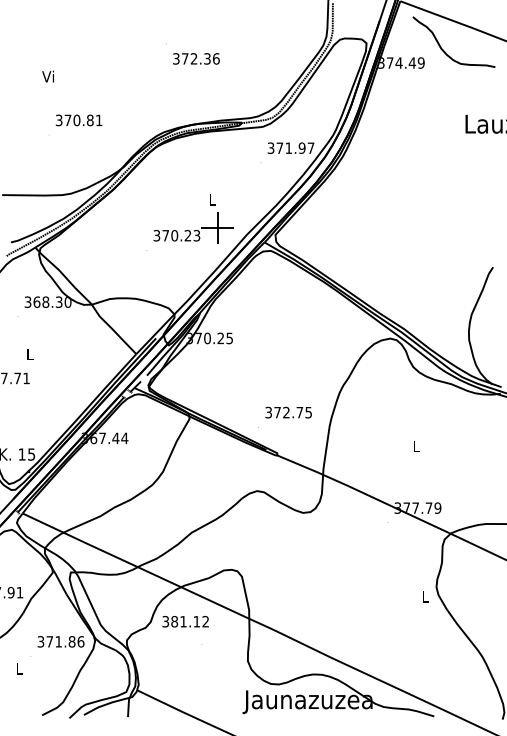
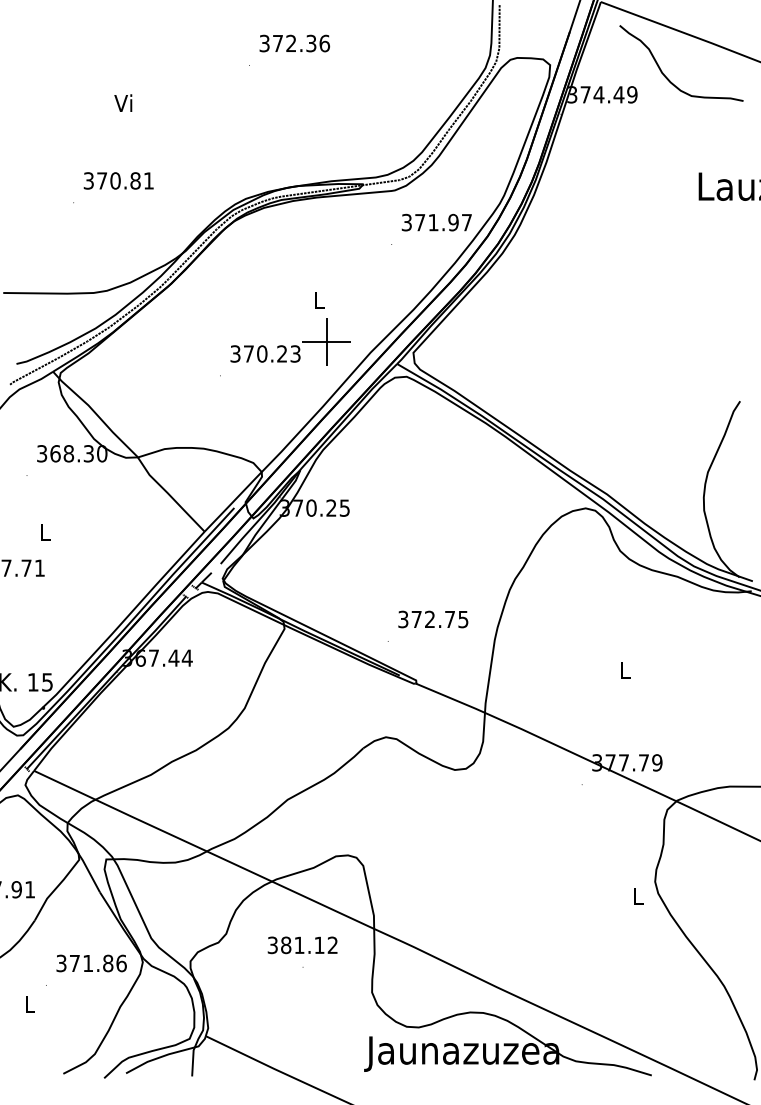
text: (196, 58) -> (294, 42), moved
text: (47, 76) -> (122, 102), moved
text: (185, 621) -> (302, 944), moved

